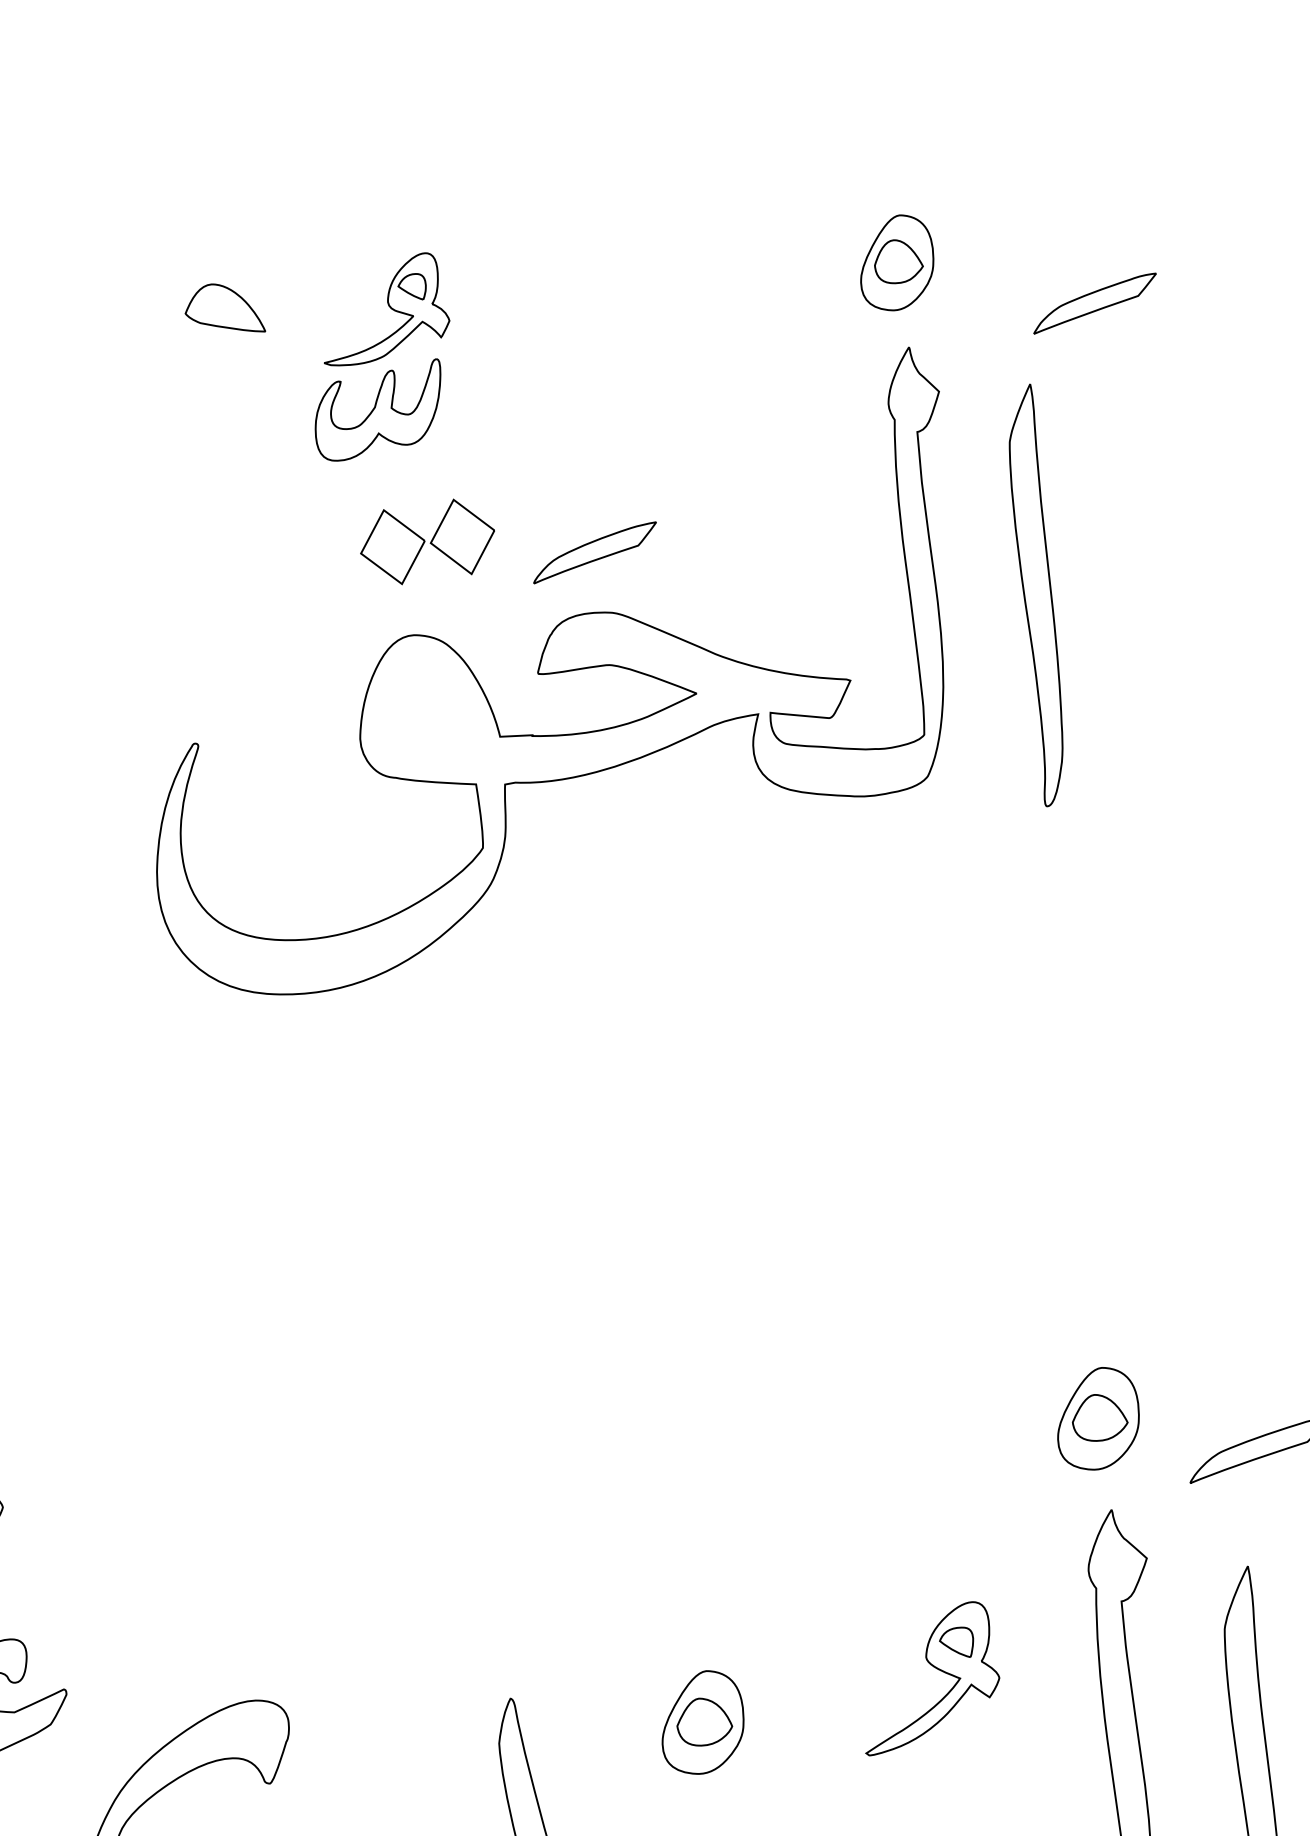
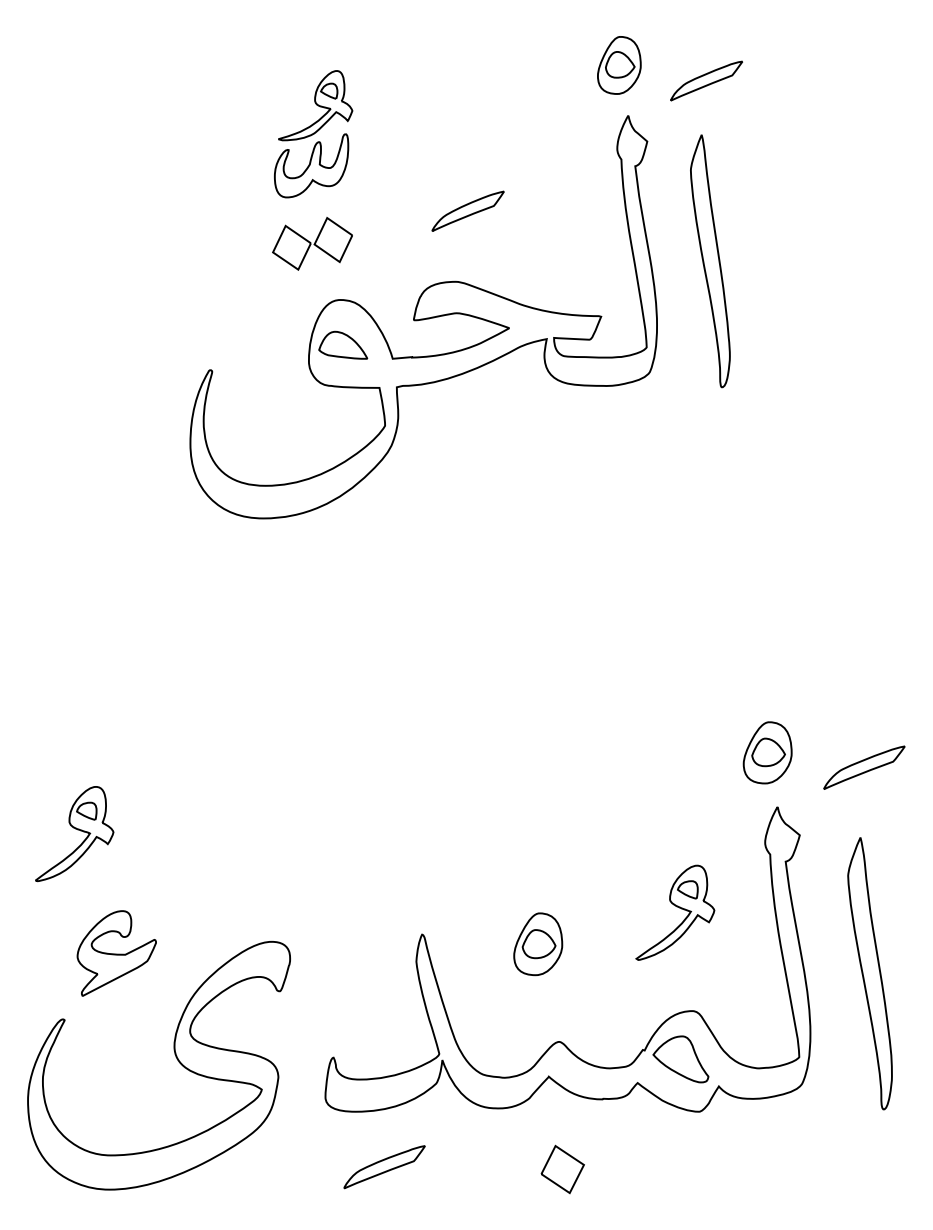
part: (1094, 302) -> (706, 80), moved
part: (226, 306) -> (343, 344), moved
part: (427, 541) -> (312, 243), moved
part: (594, 551) -> (467, 210), moved

